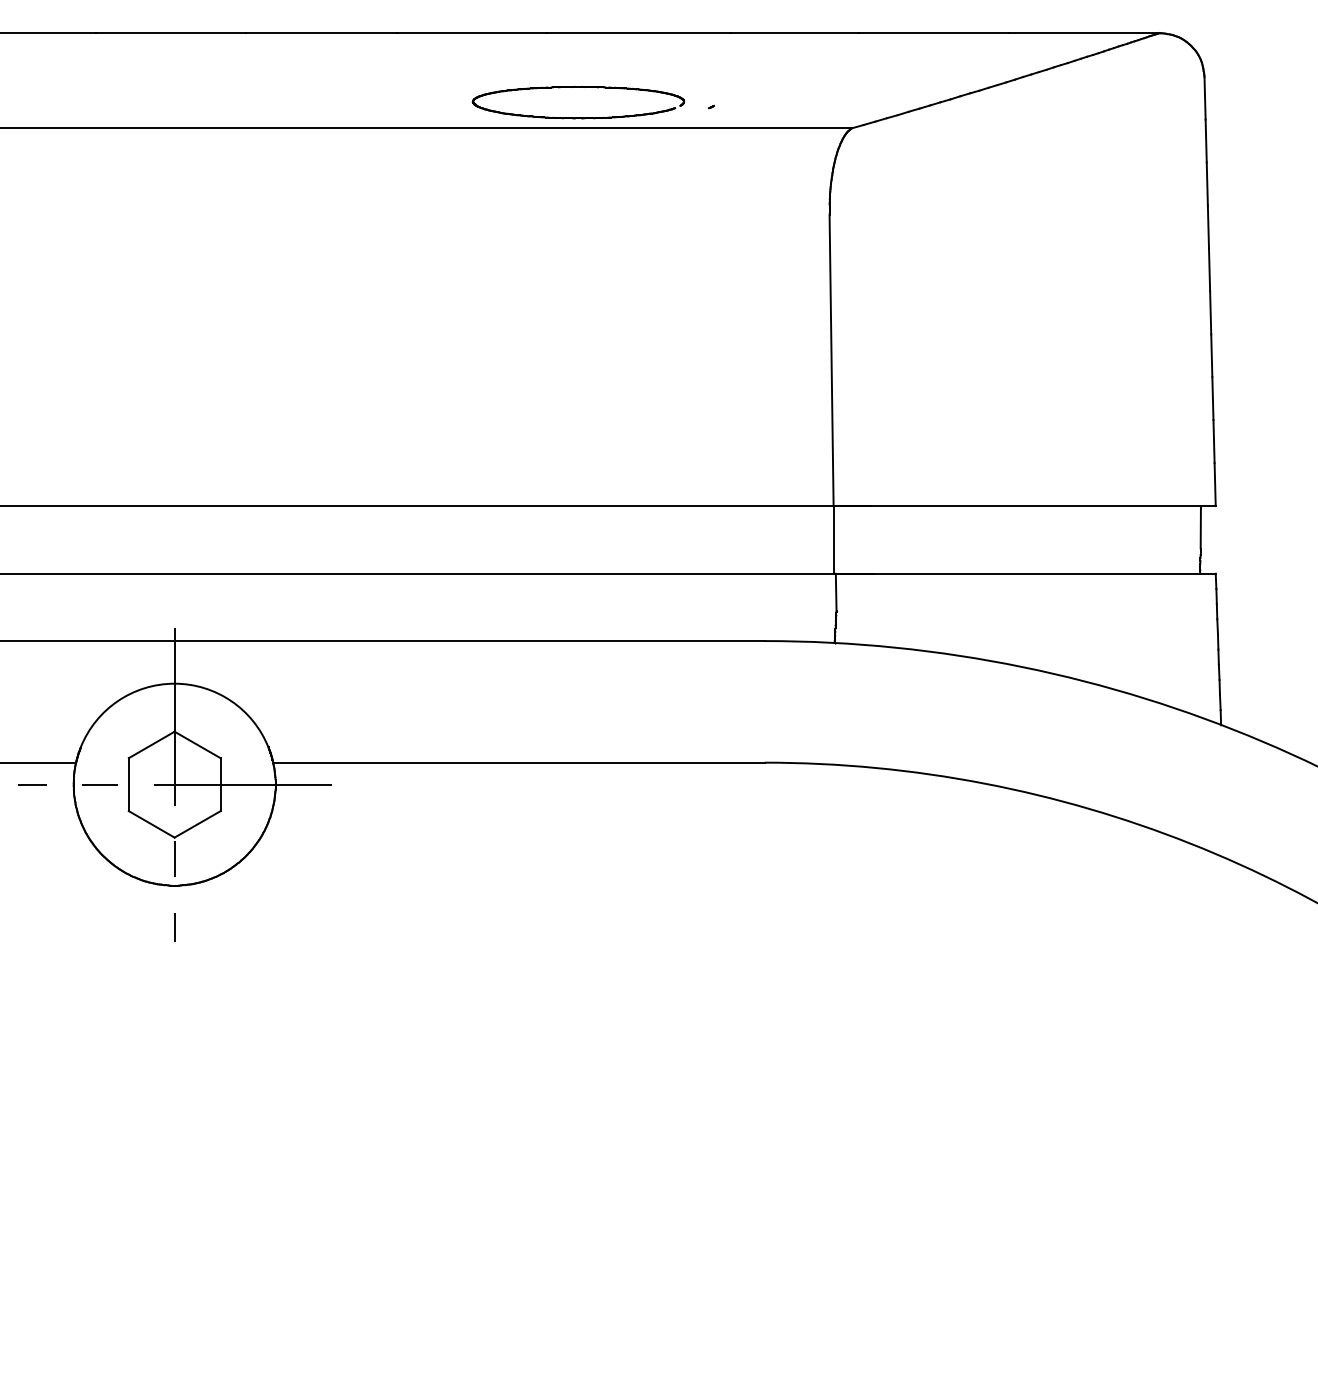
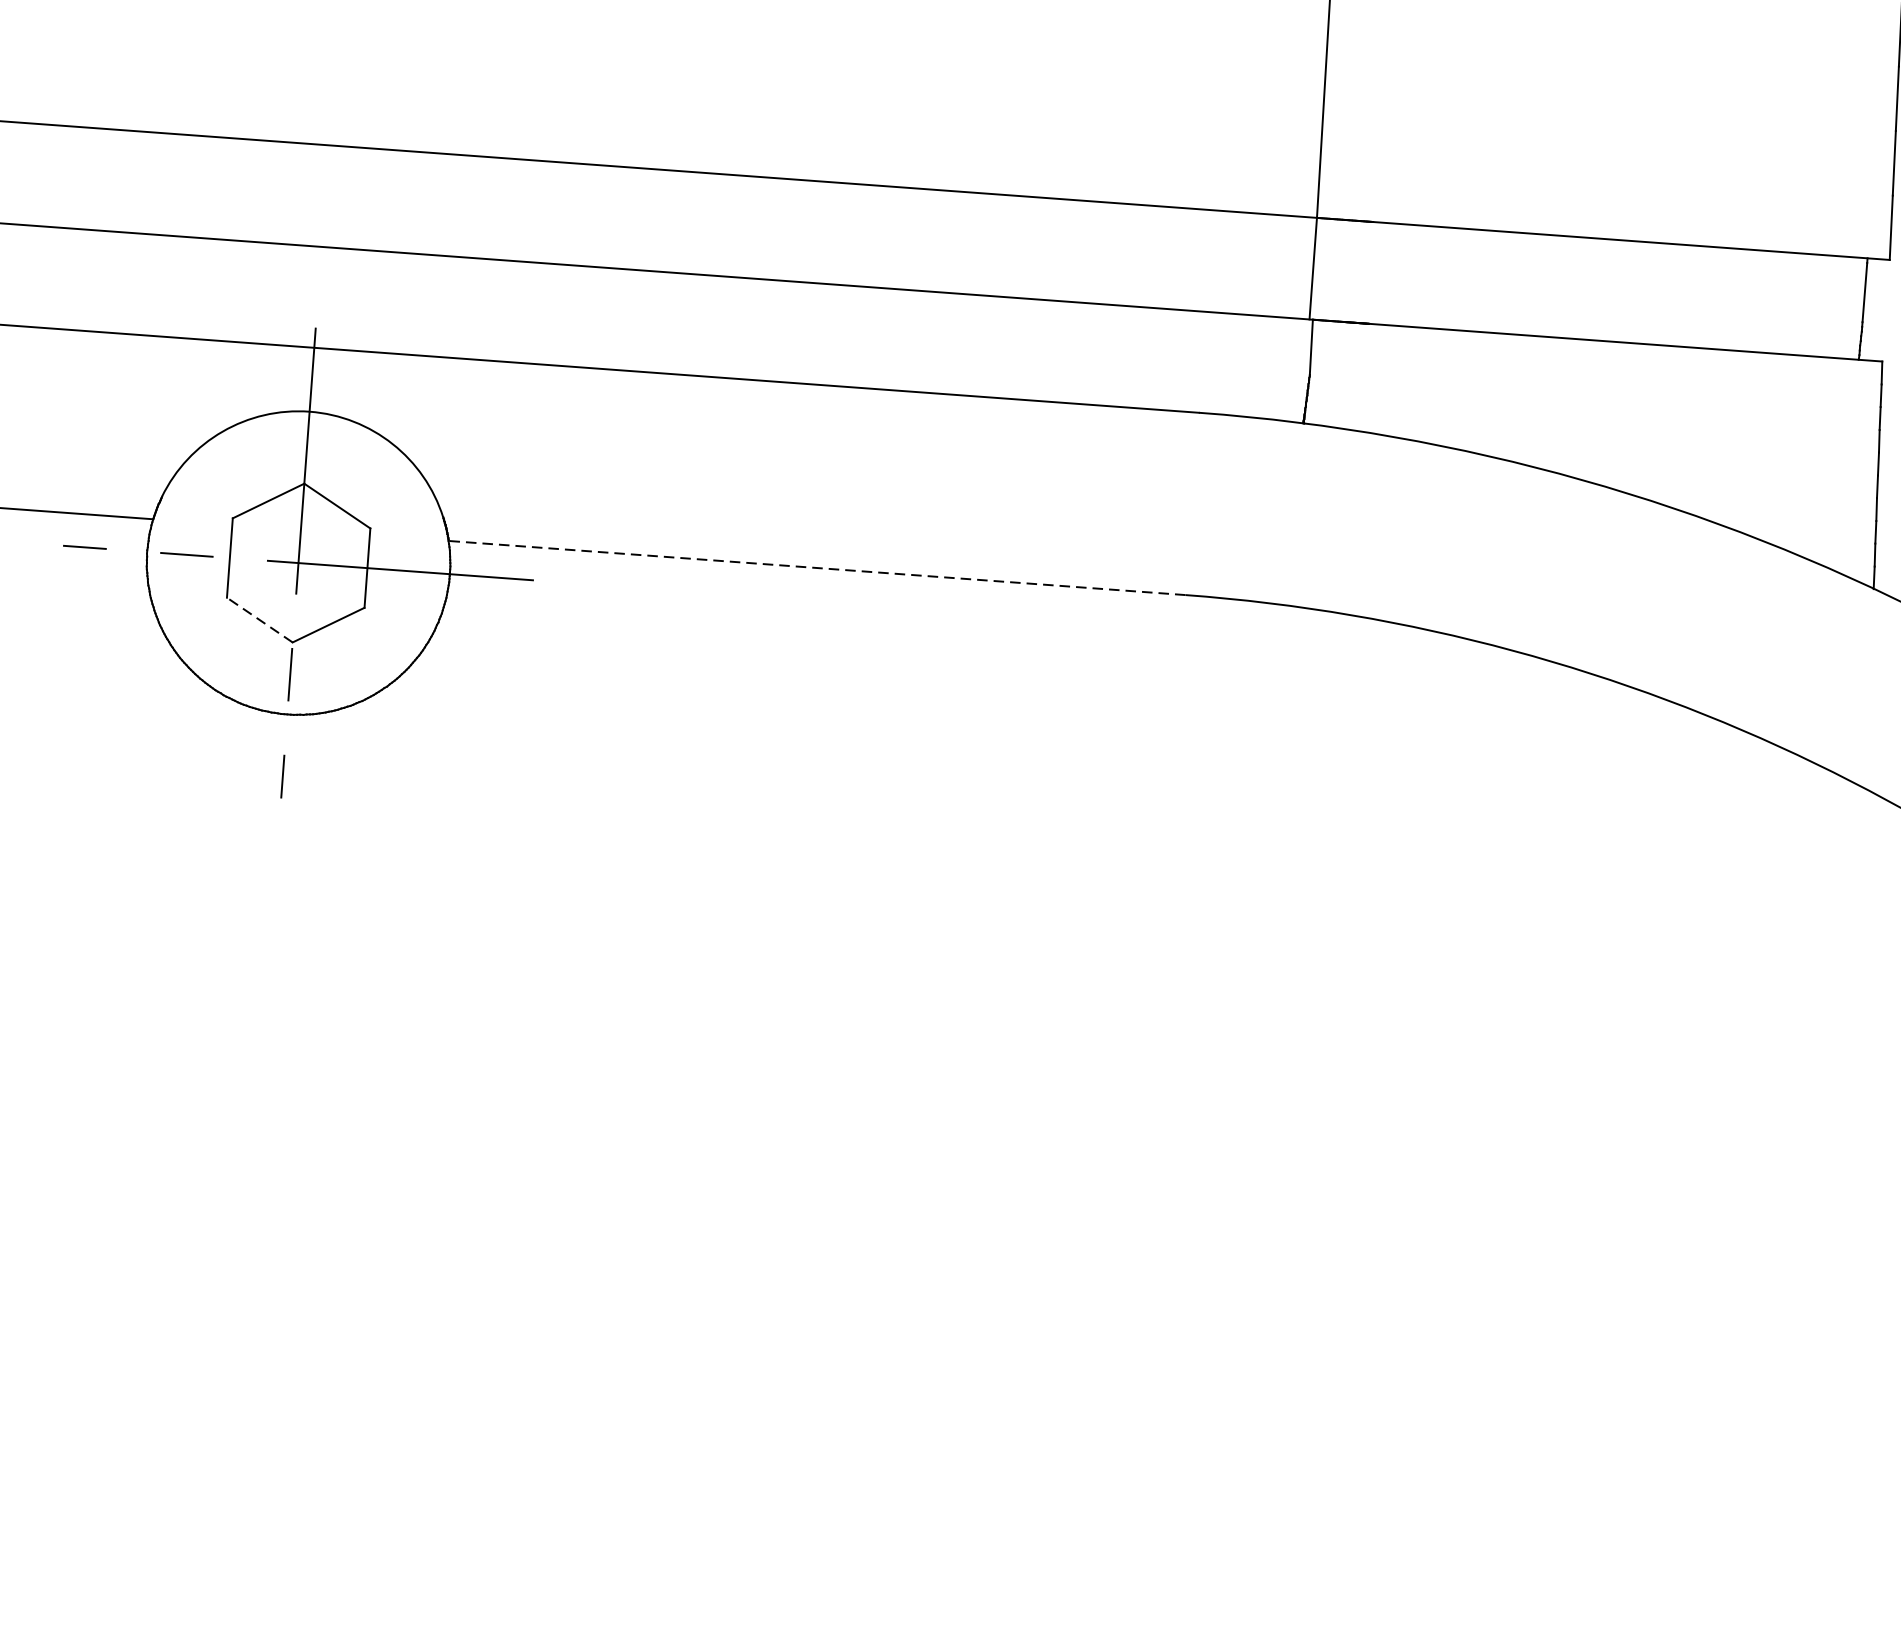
line: (518, 762) -> (816, 567), solid -> dashed
line: (151, 824) -> (259, 620), solid -> dashed

